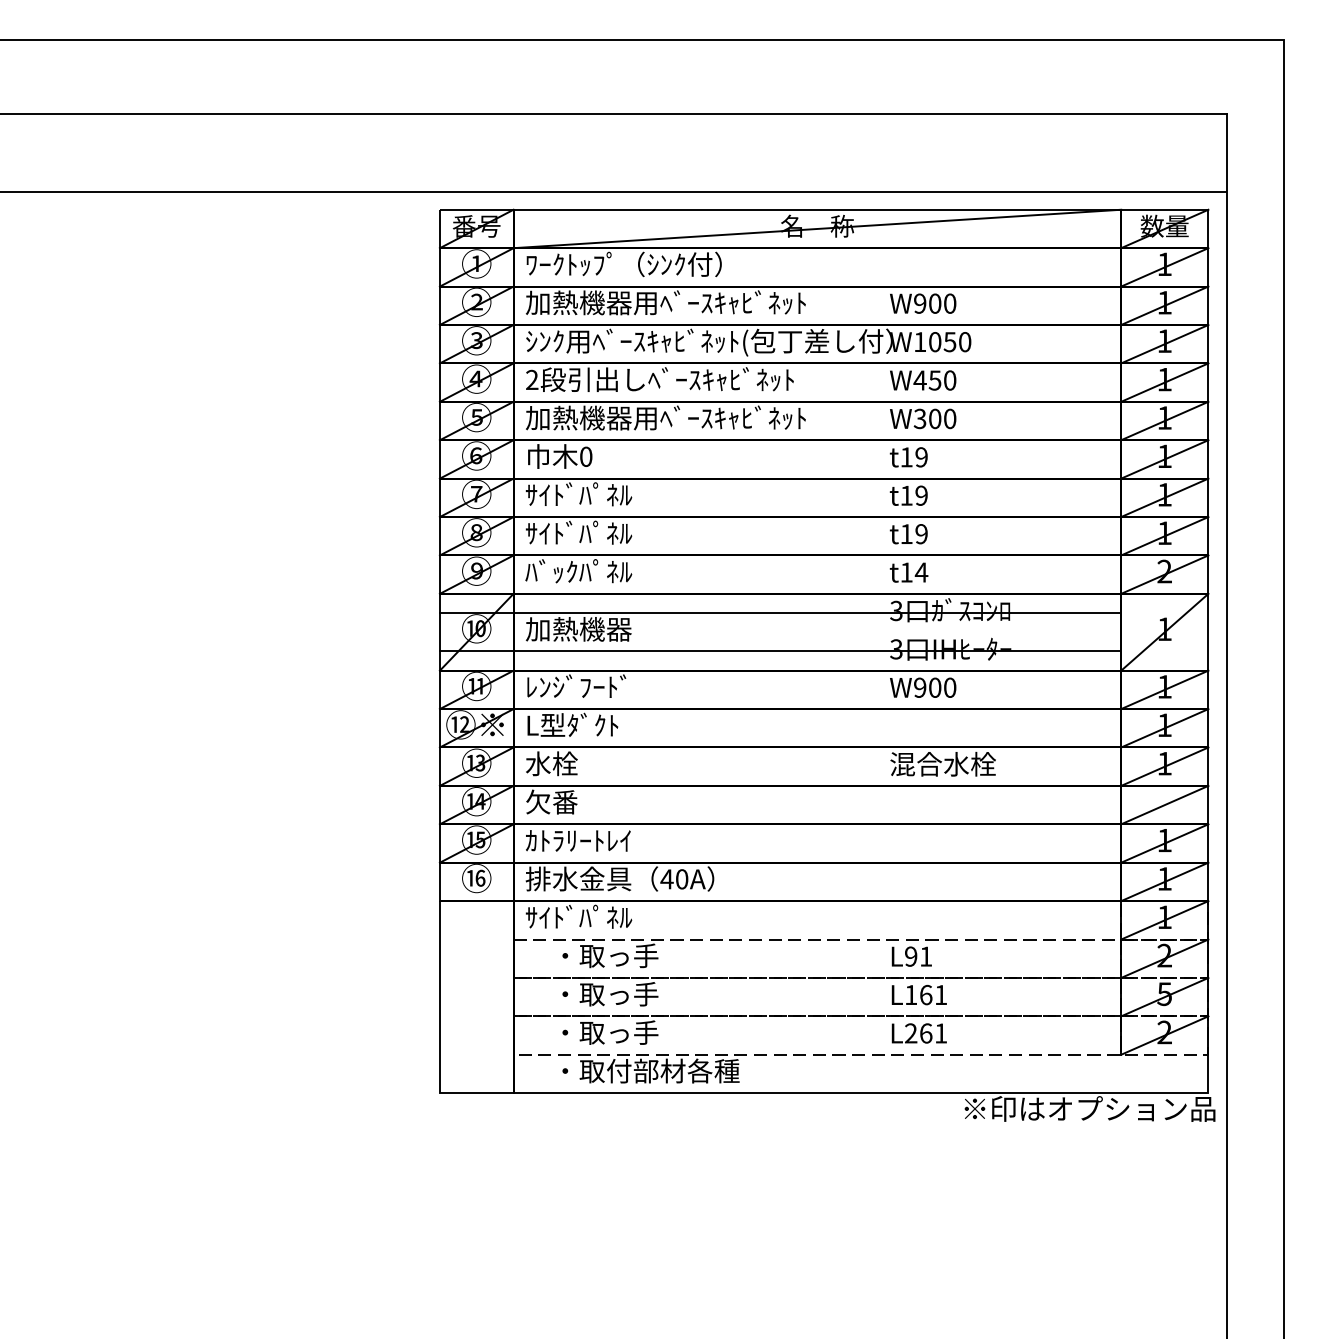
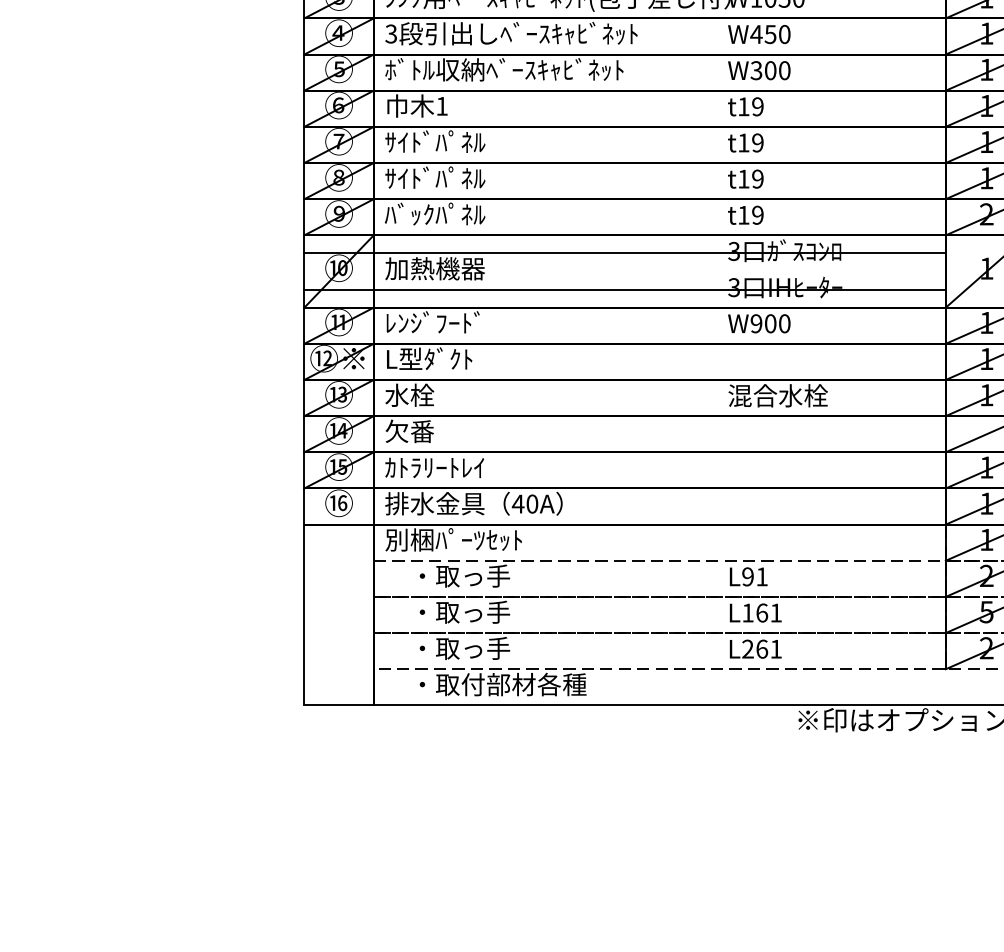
text: (531, 380) -> (390, 34), 2 -> 3
text: (665, 417) -> (516, 69), 加熱機器用ﾍﾞｰｽｷｬﾋﾞﾈｯﾄ -> ﾎﾞﾄﾙ収納ﾍﾞｰｽｷｬﾋﾞﾈｯﾄ
text: (586, 456) -> (442, 106), 0 -> 1
text: (921, 572) -> (757, 215), t14 -> t19
text: (597, 917) -> (452, 540), ｻｲﾄﾞﾊﾟﾈﾙ -> 別梱ﾊﾟｰﾂｾｯﾄ

